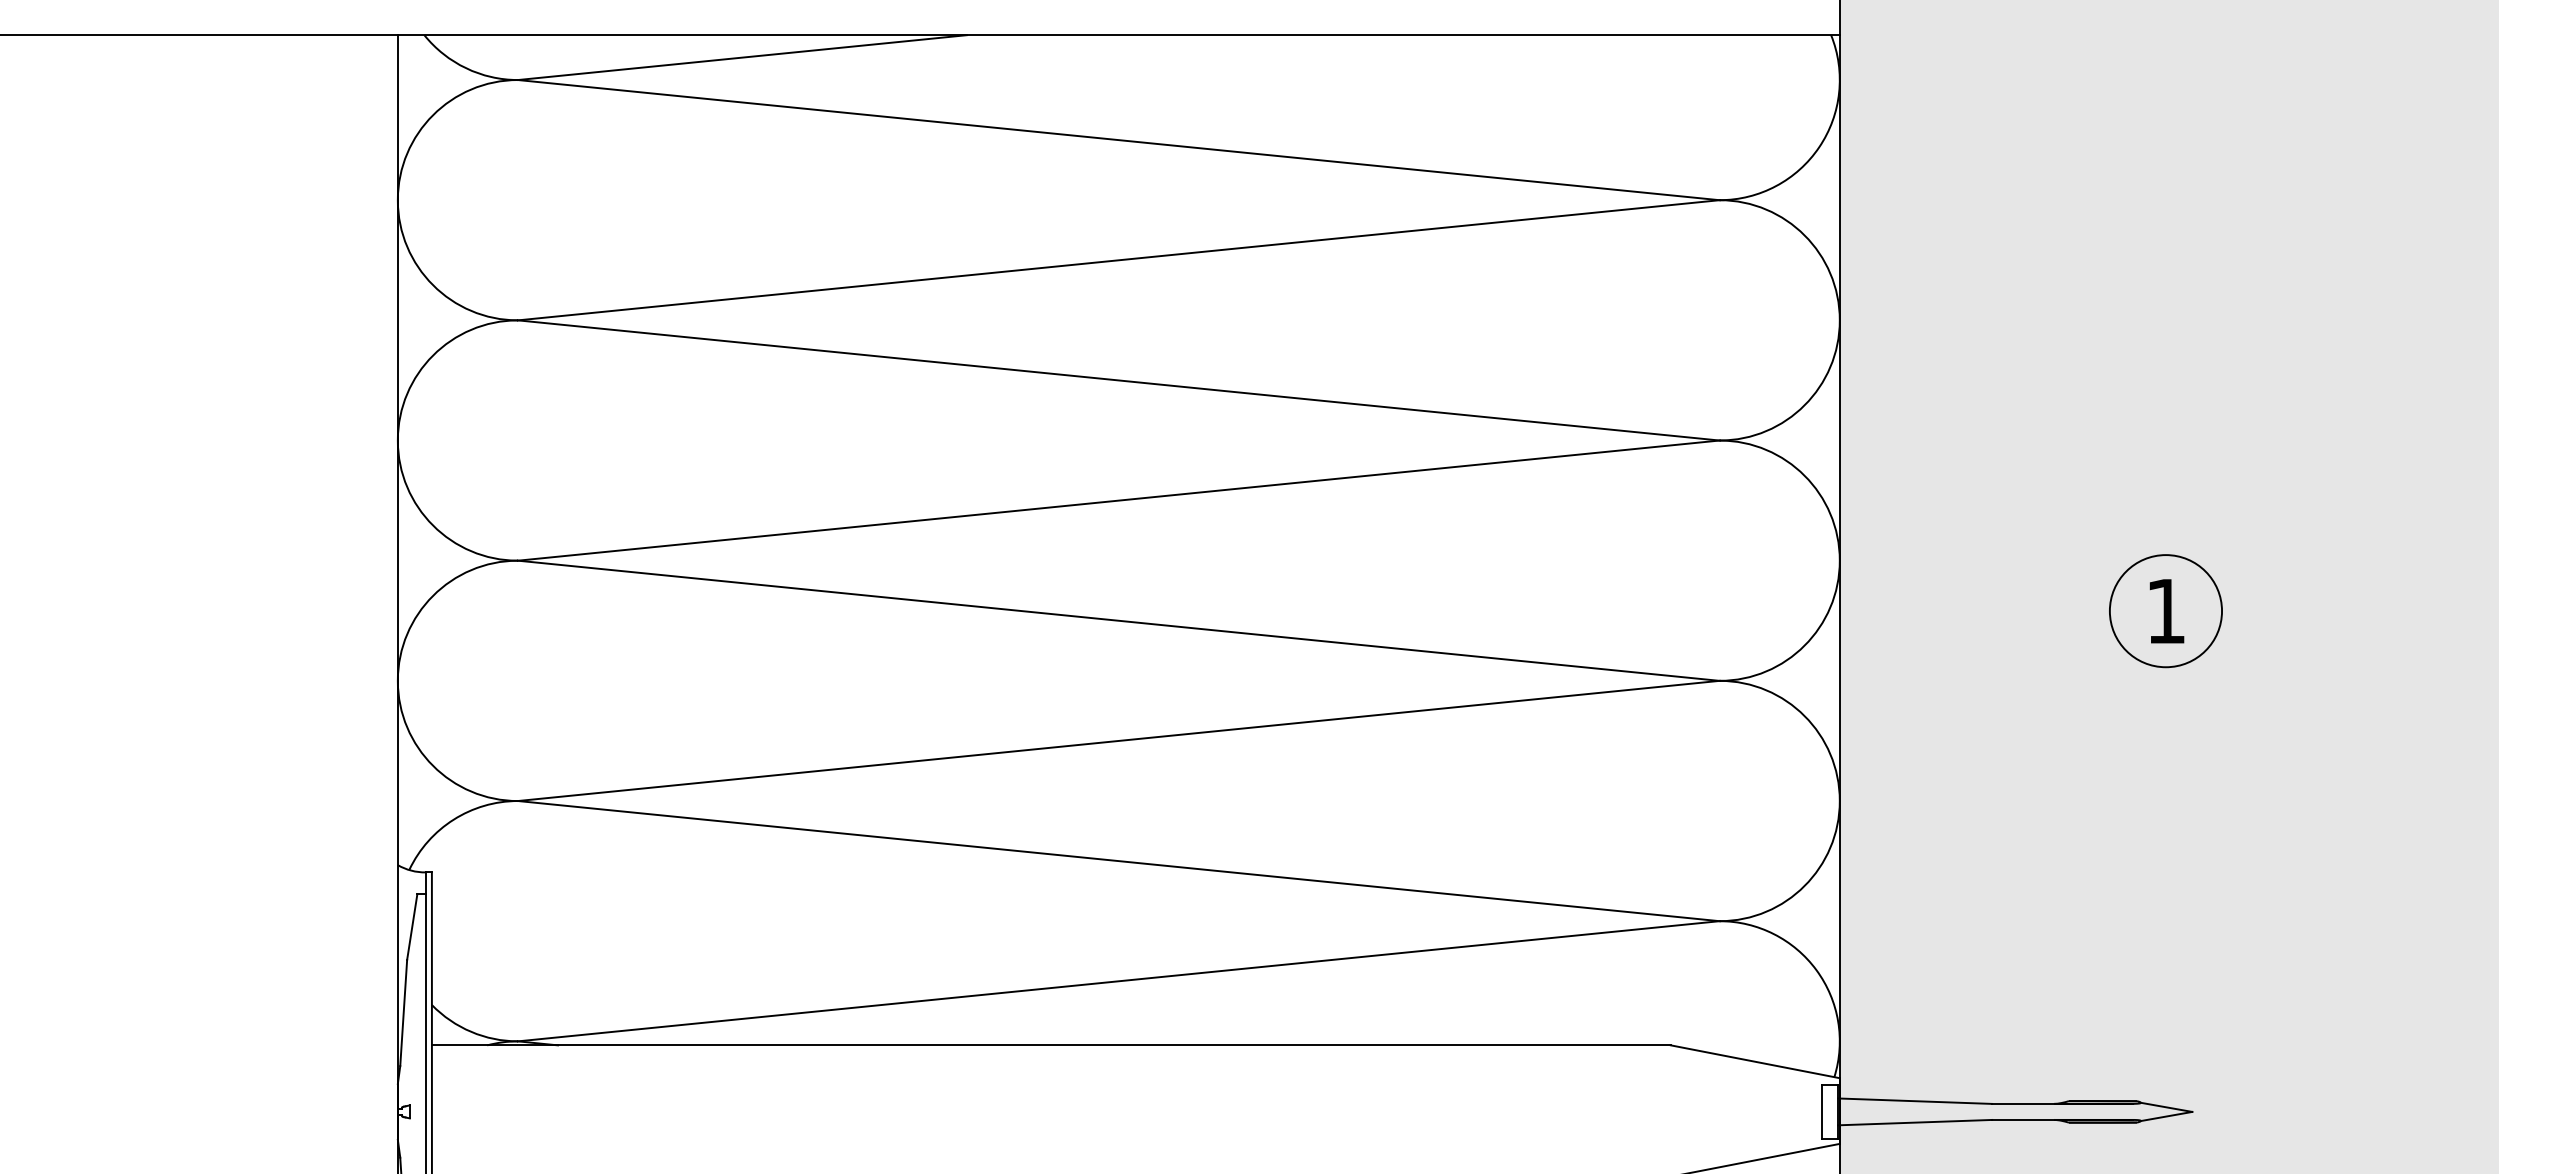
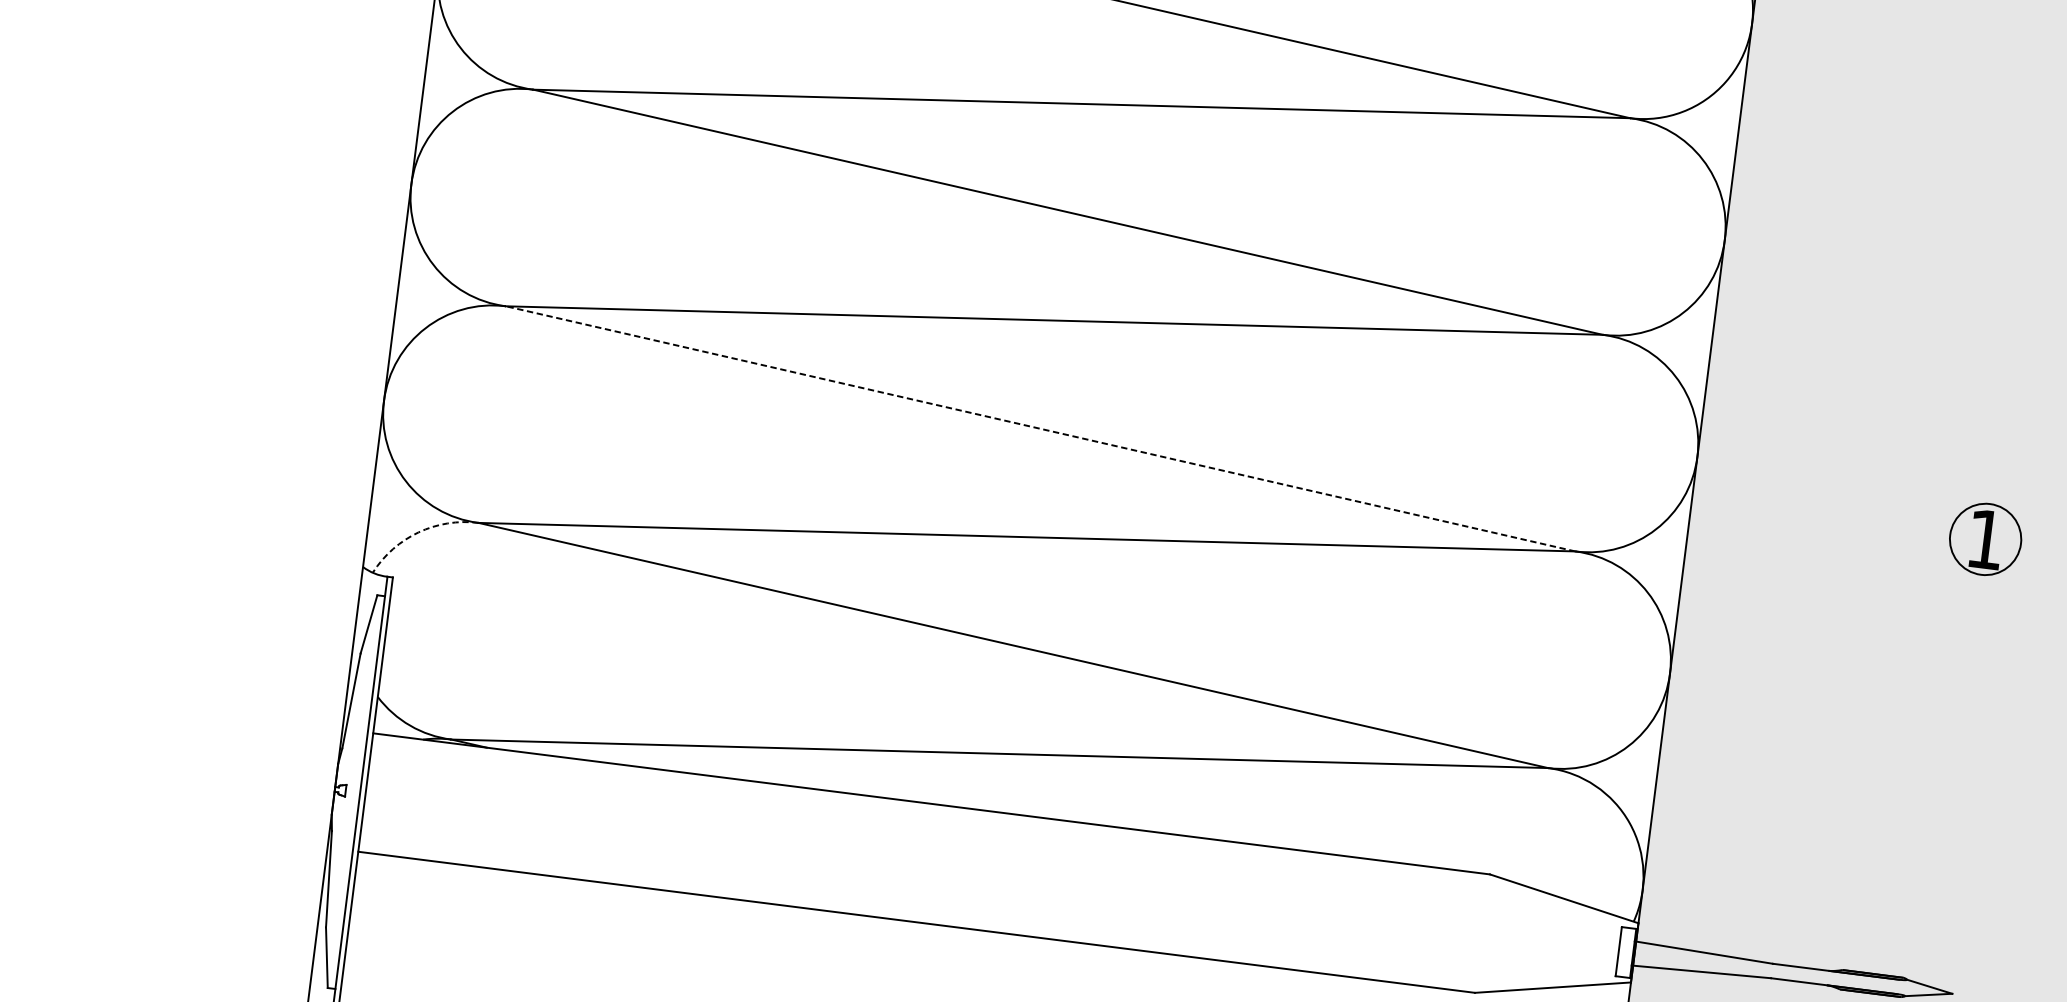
circle: (2165, 611) -> (1985, 539), size x0.7
line: (1118, 620) -> (1040, 428), solid -> dashed
arc: (453, 819) -> (418, 532), solid -> dashed

